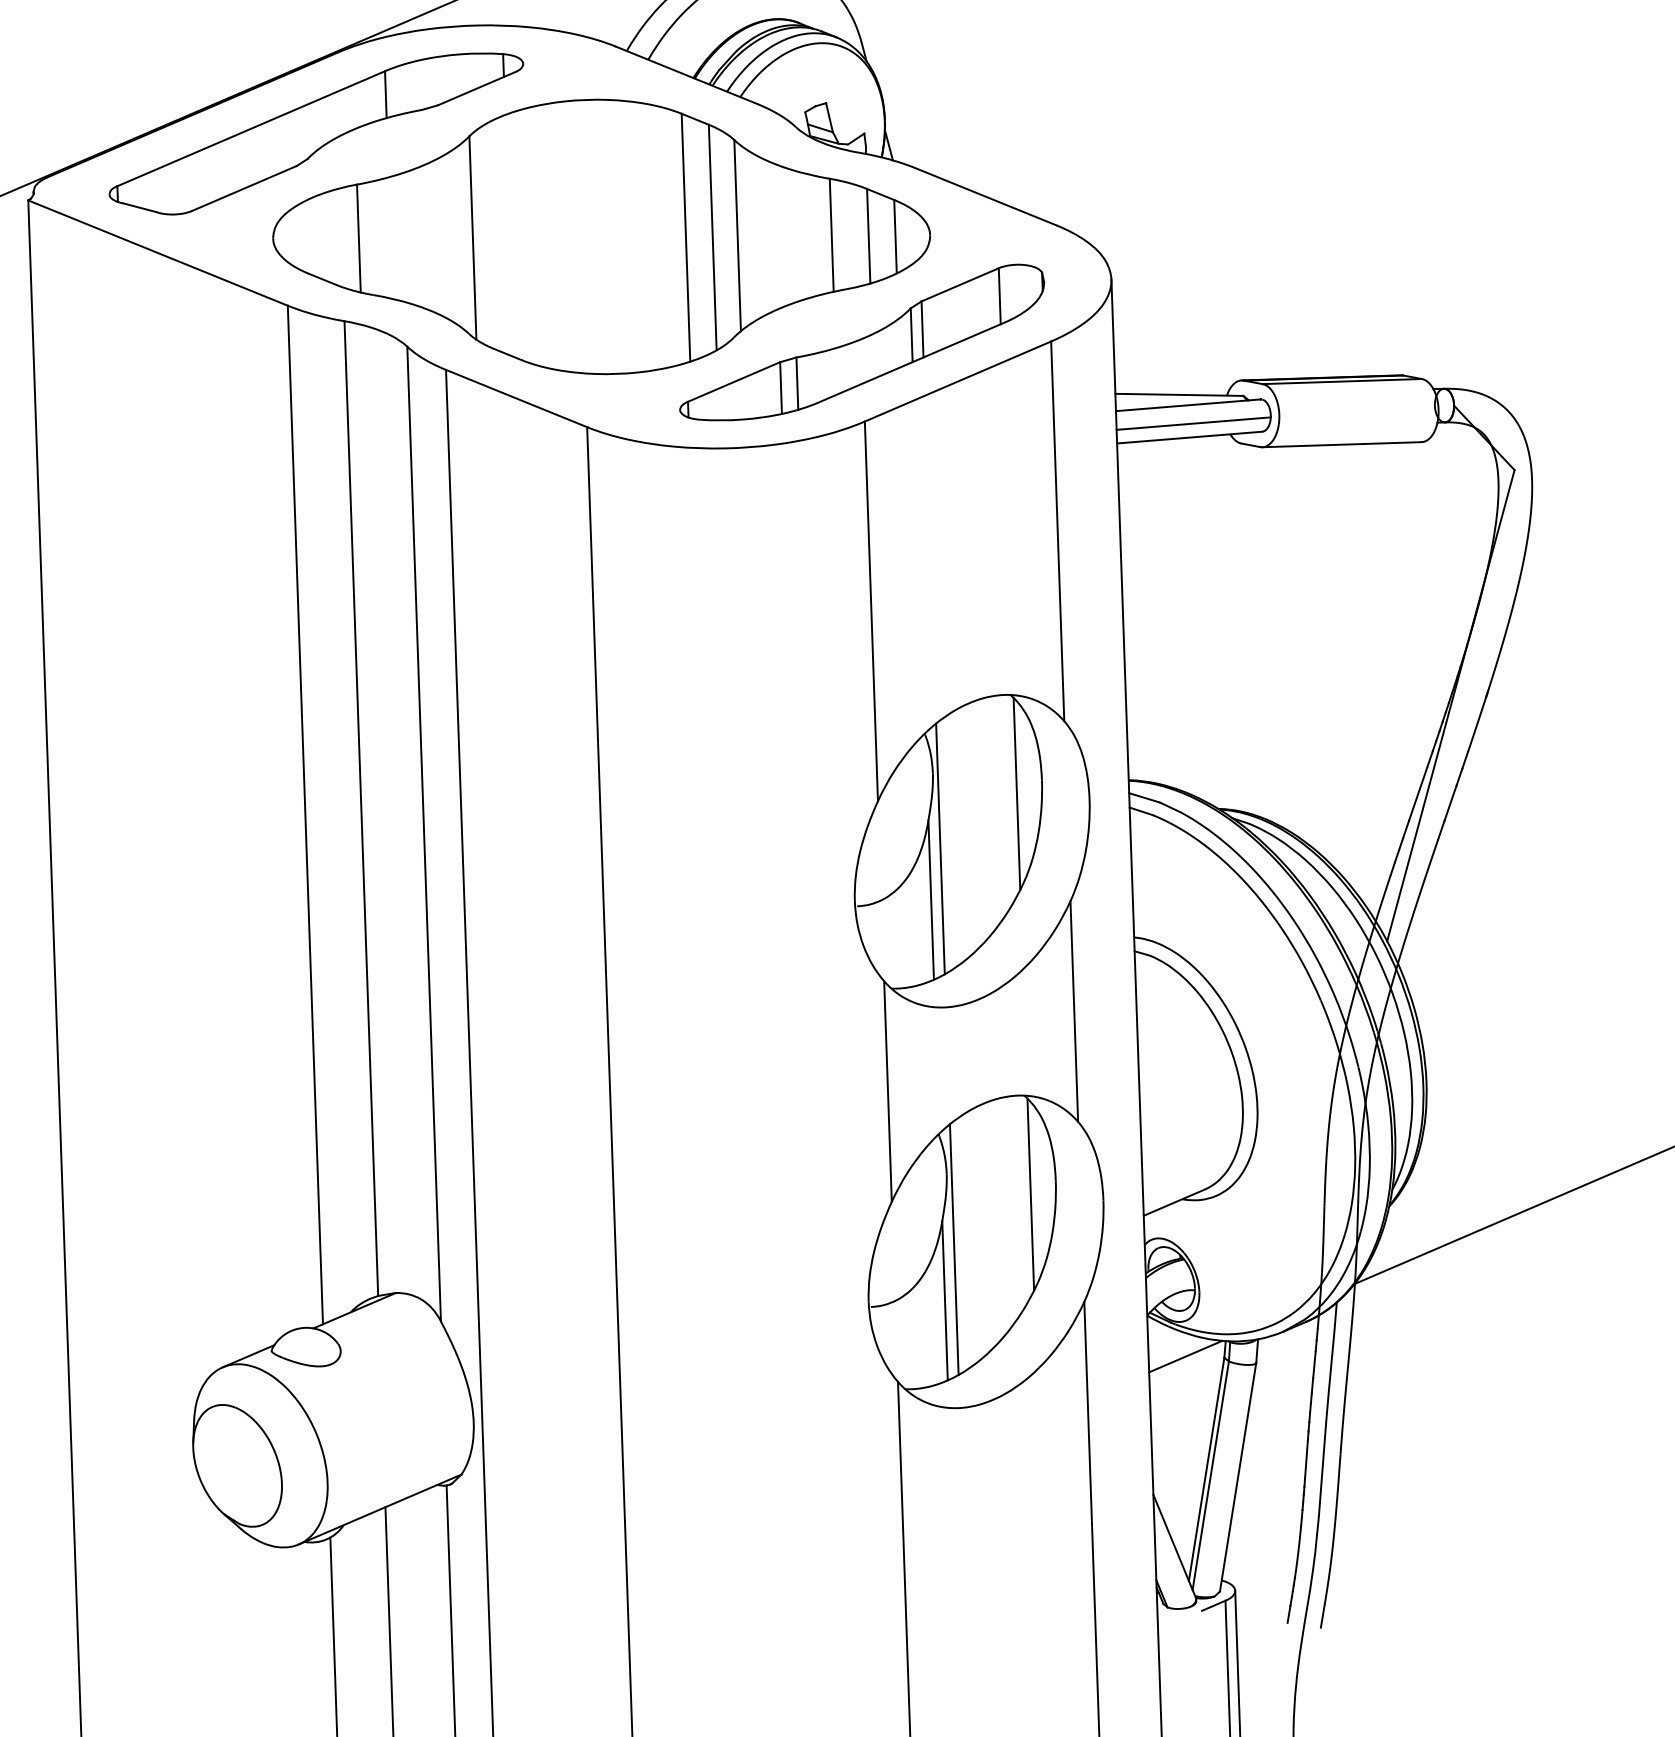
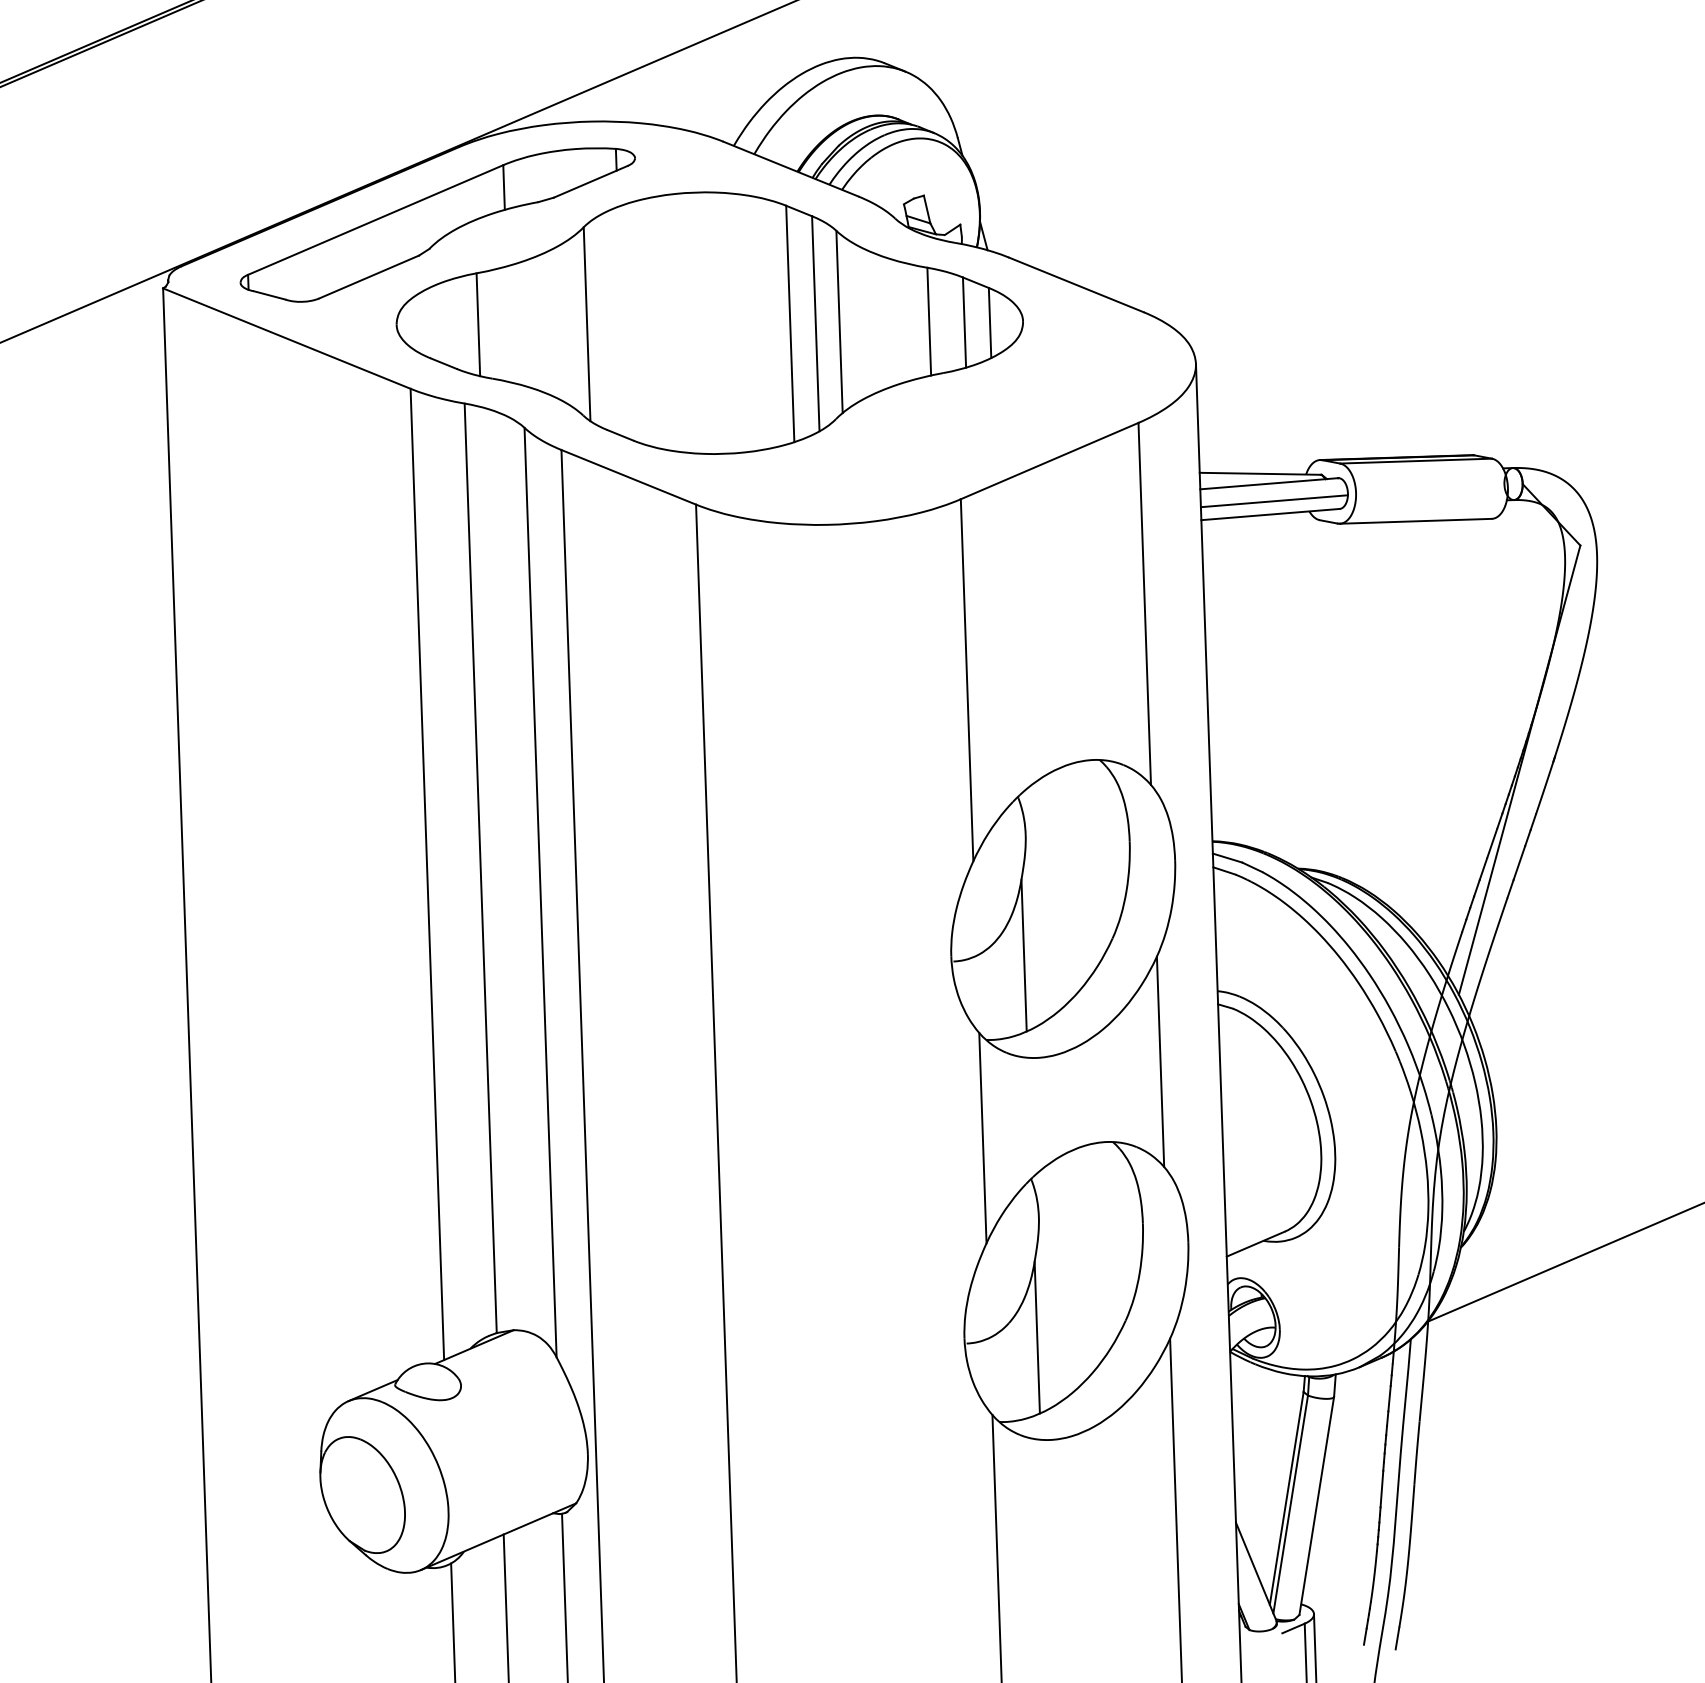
part: (861, 342) -> (957, 423), removed
line: (1016, 793) -> (1105, 853), removed
line: (940, 848) -> (1032, 906), removed
line: (1030, 1193) -> (1118, 1235), removed
line: (954, 1249) -> (1046, 1288), removed
line: (1185, 1356) -> (1266, 1390), removed

